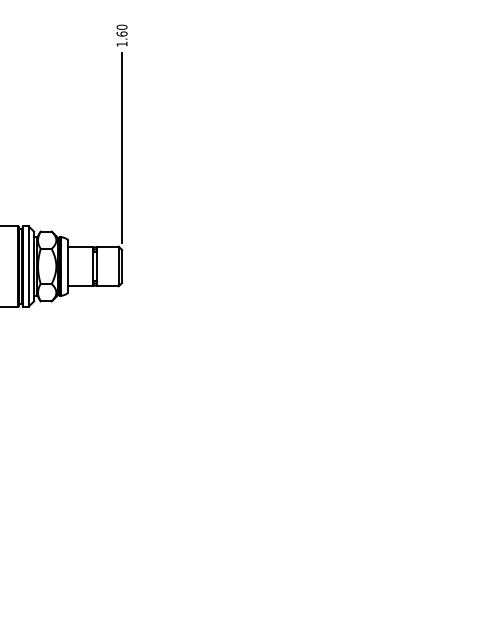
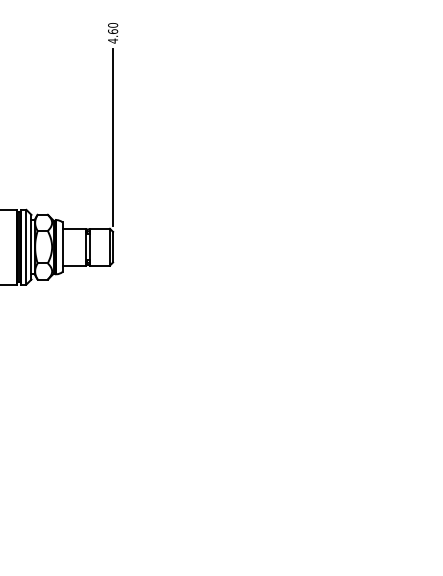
text: (121, 43) -> (112, 40), 1.60 -> 4.60

